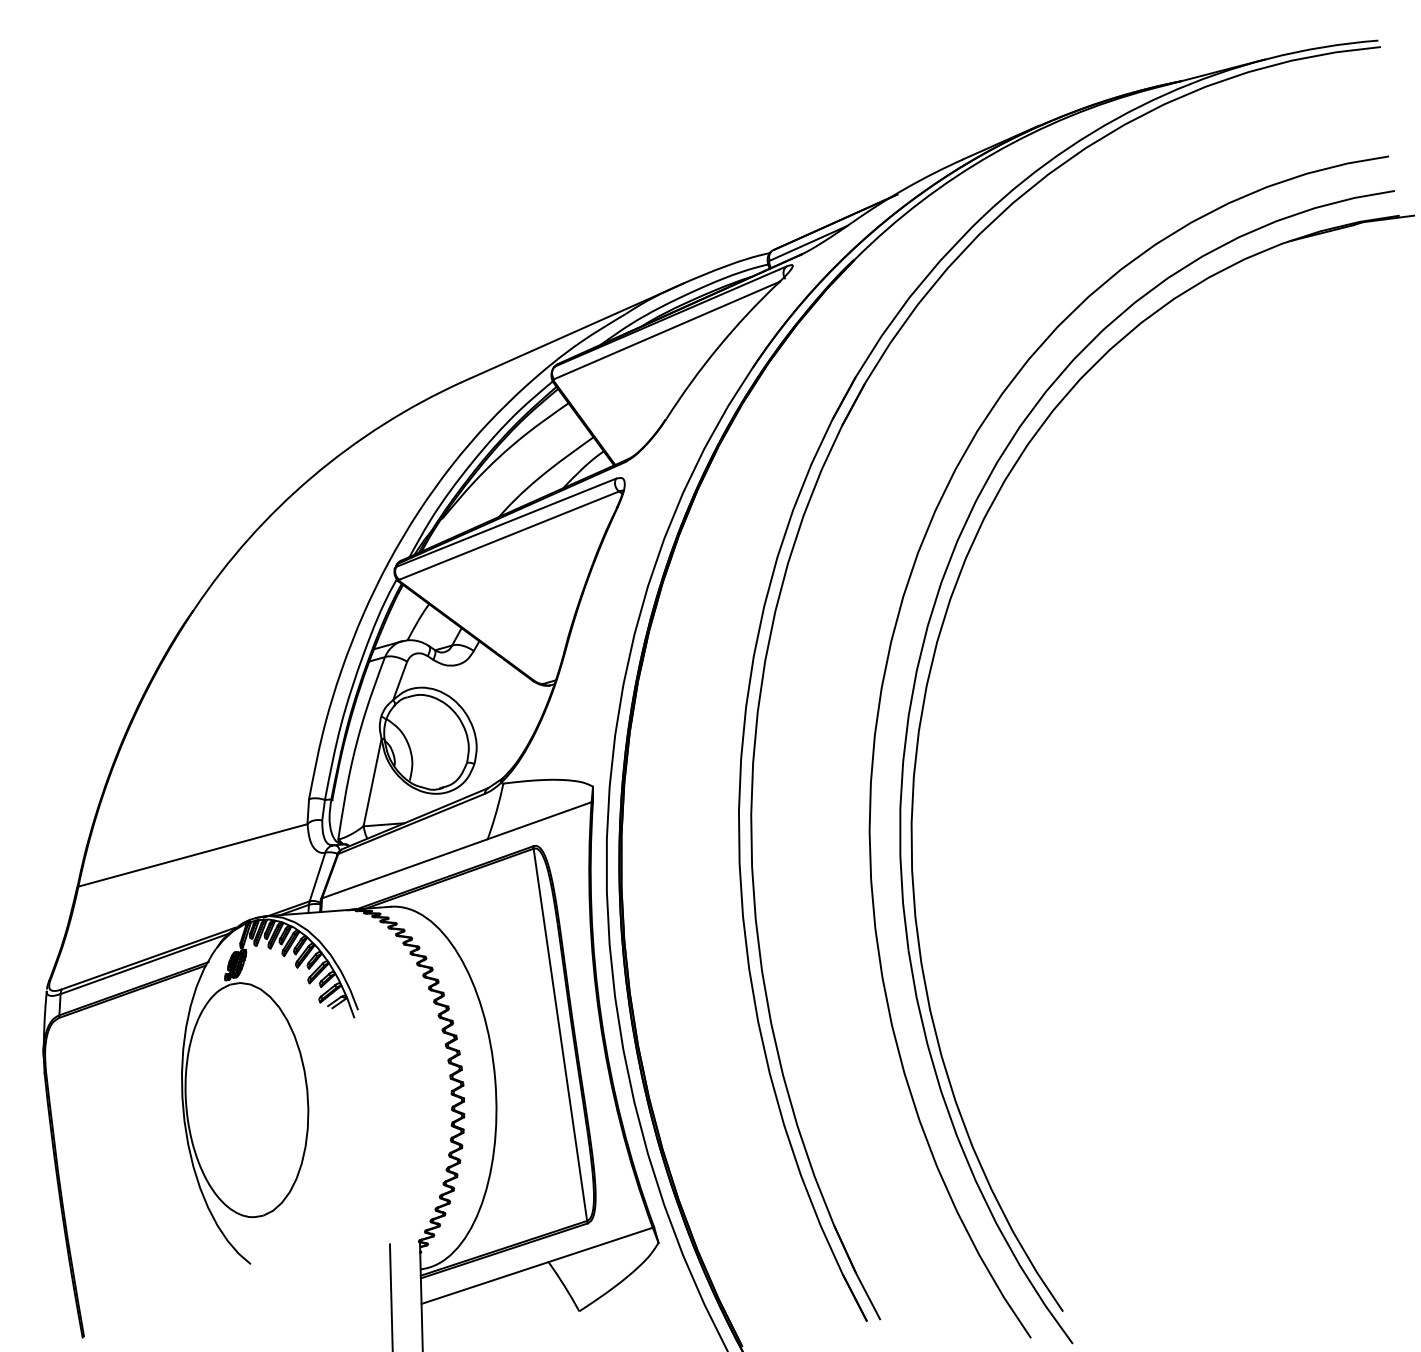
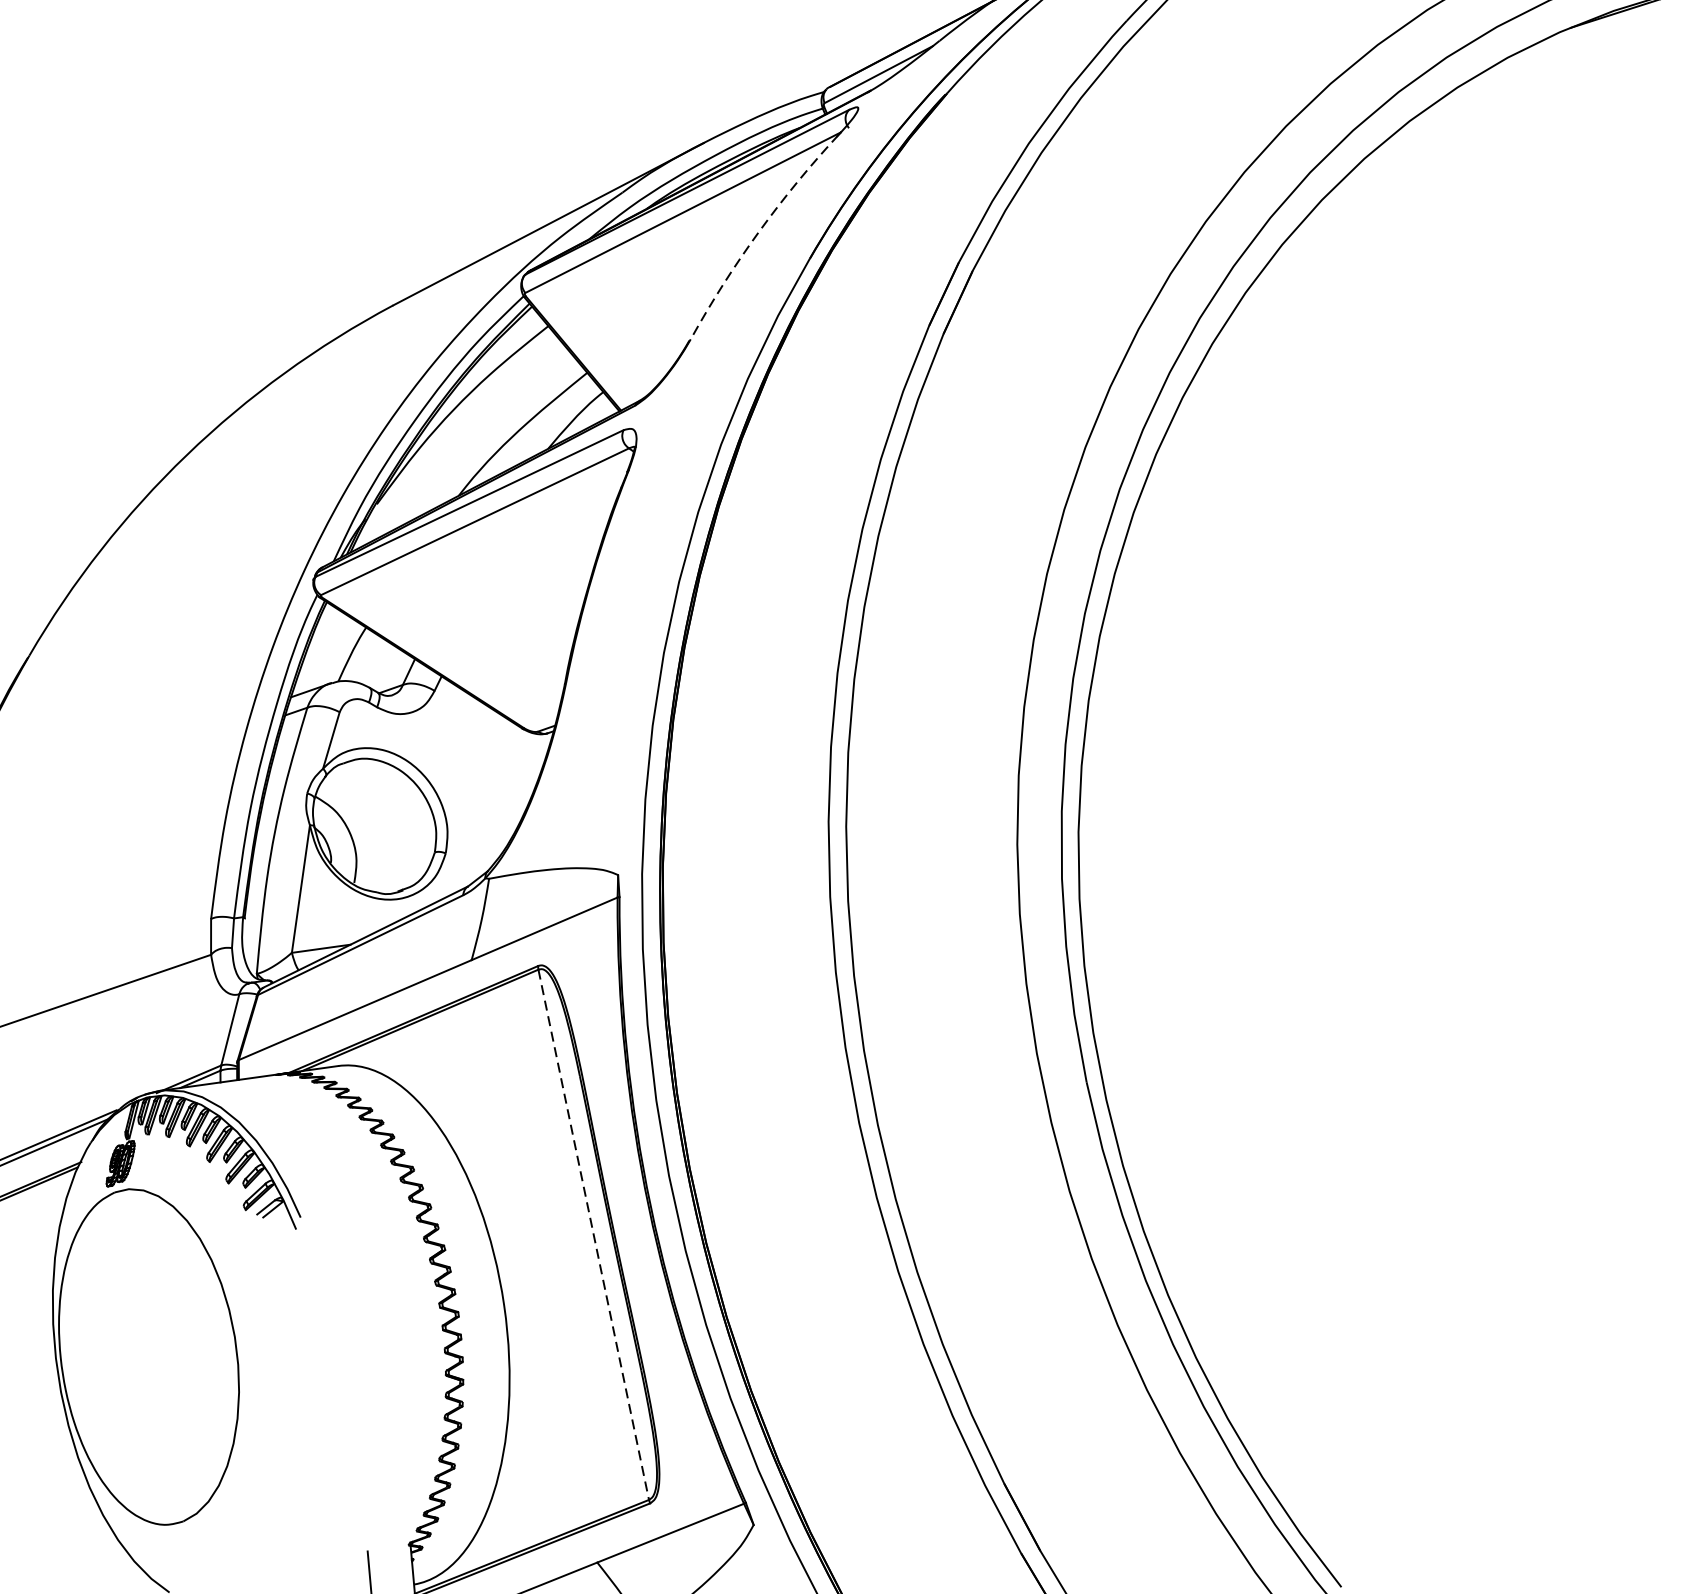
arc: (718, 347) -> (758, 232), solid -> dashed
line: (560, 1035) -> (593, 1235), solid -> dashed

